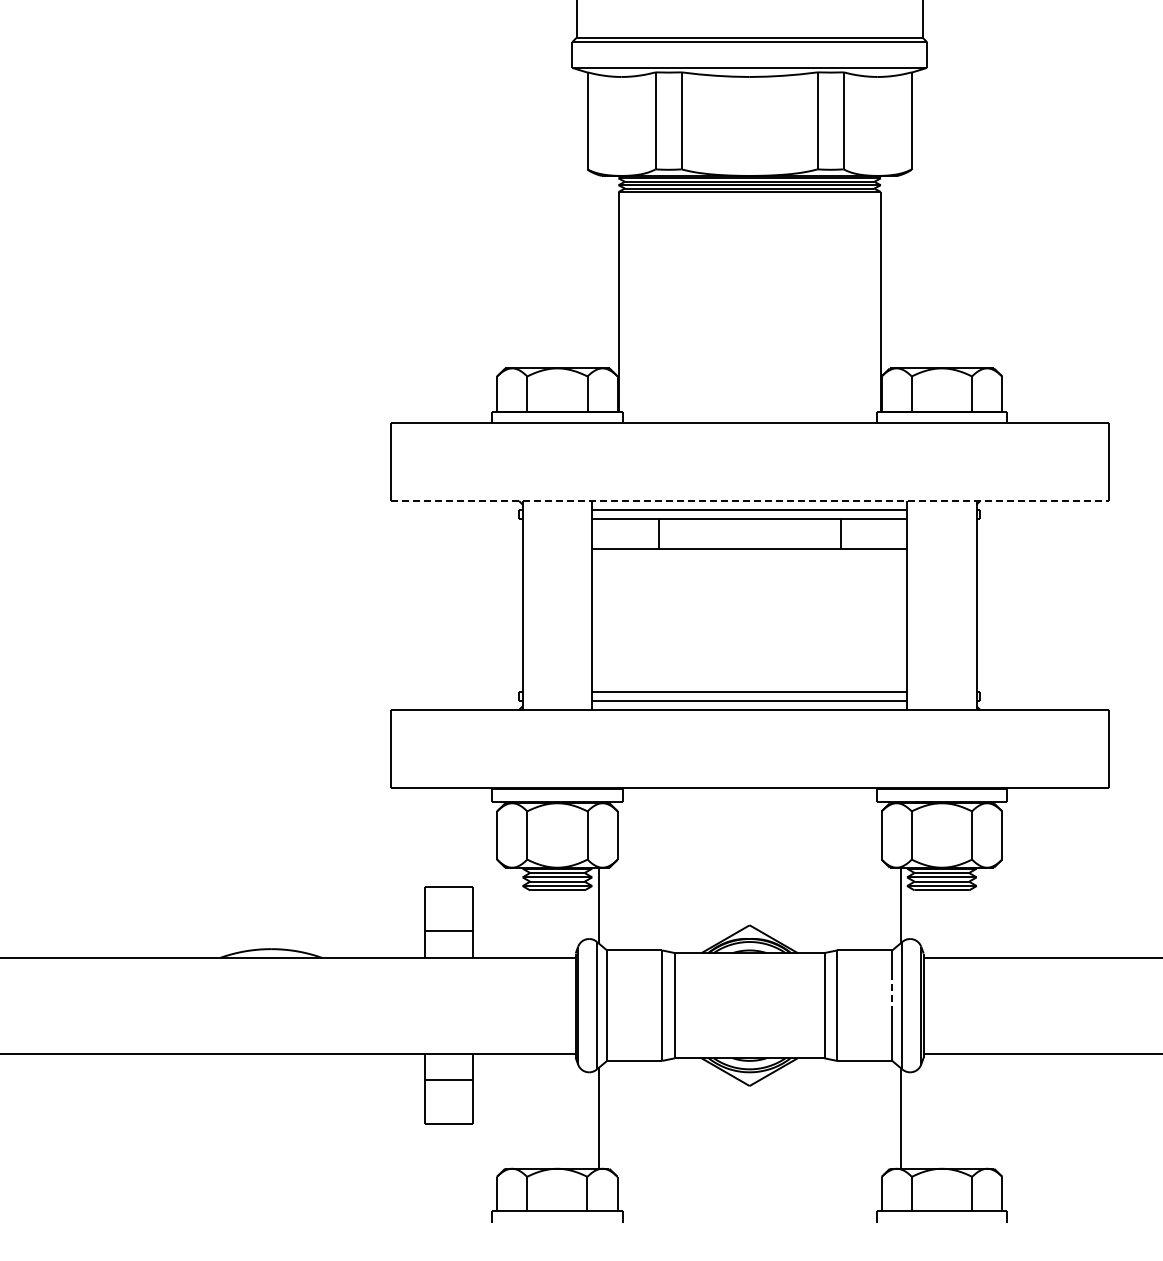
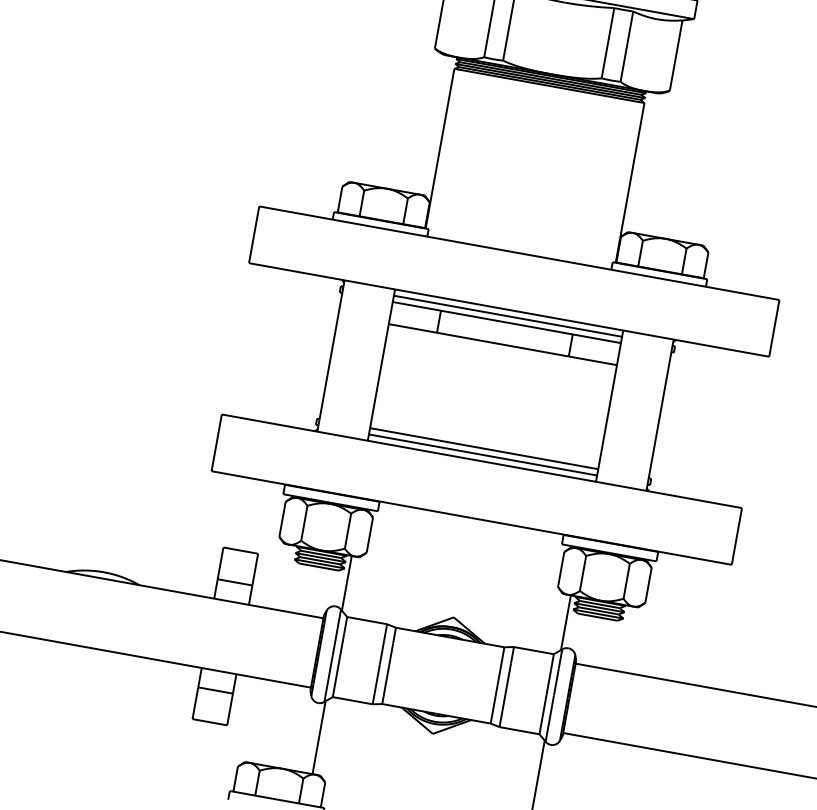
line: (749, 501) -> (508, 310), dashed -> solid
line: (892, 989) -> (548, 682), dashed -> solid

